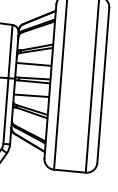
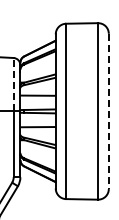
line: (10, 51) -> (13, 84), solid -> dashed
line: (102, 85) -> (108, 111), solid -> dashed

